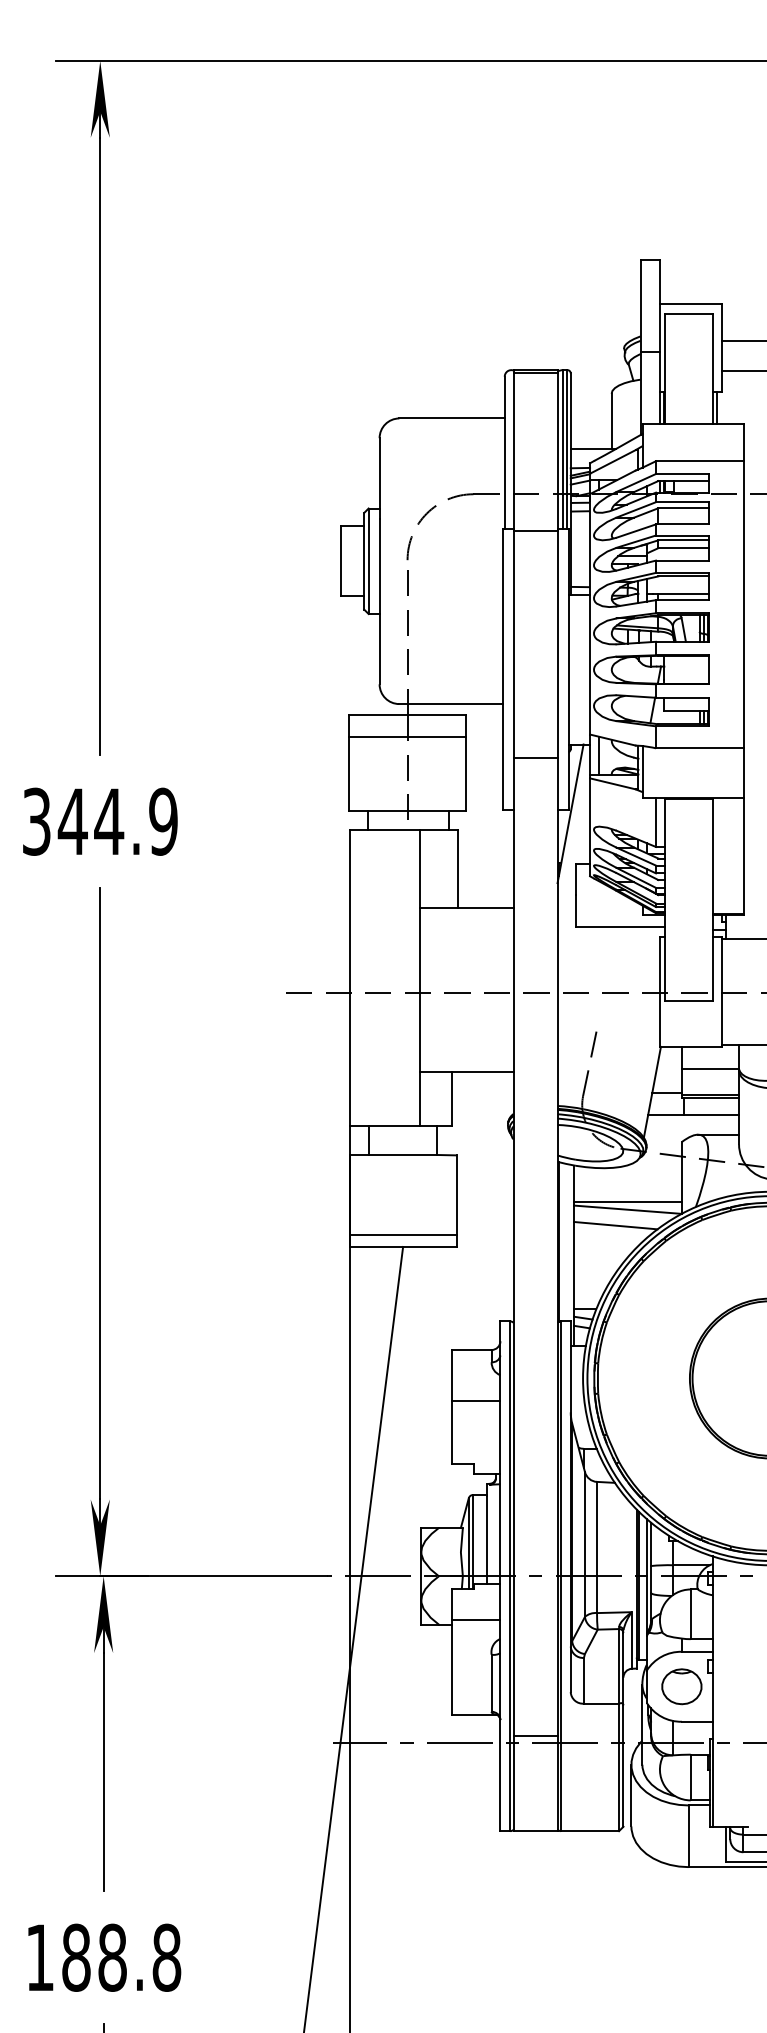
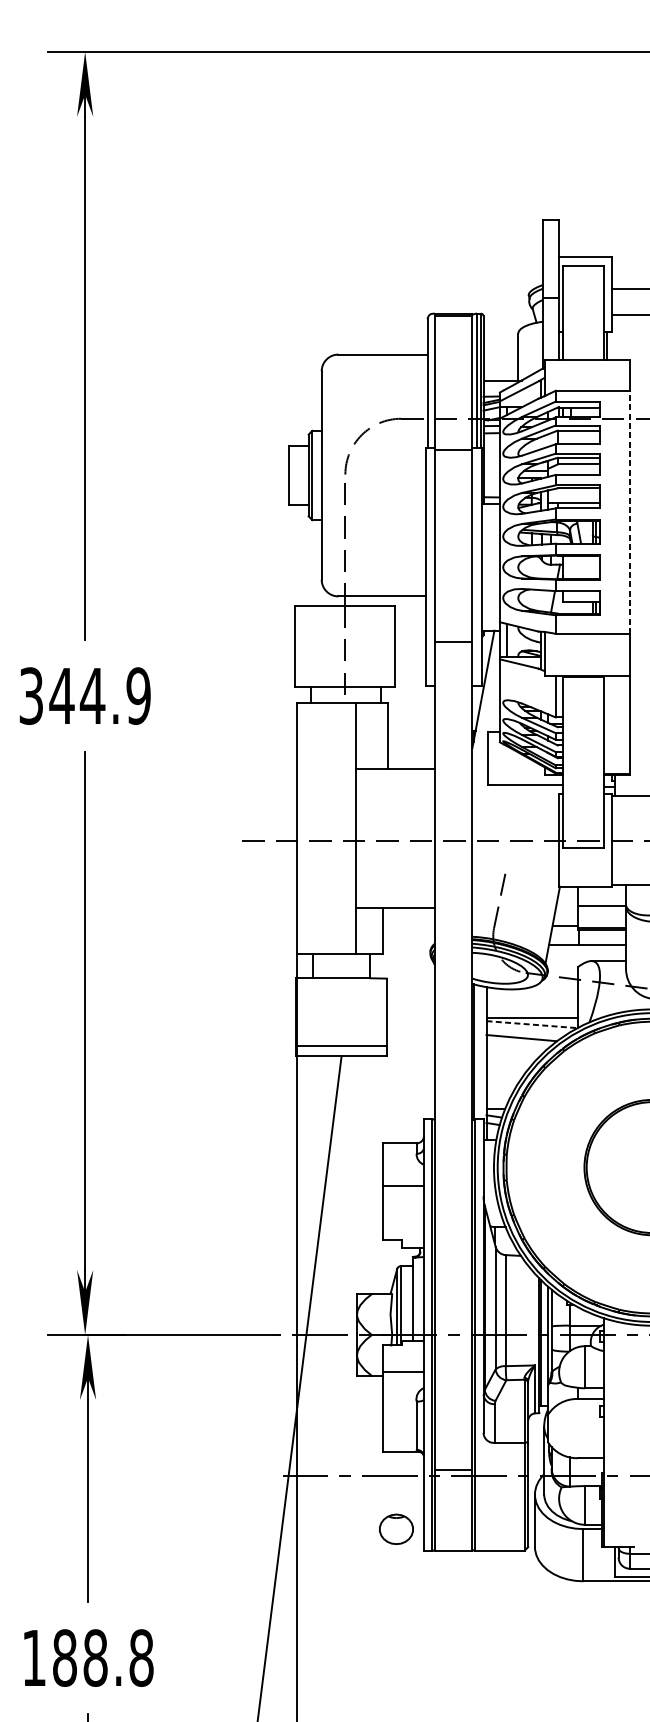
line: (743, 604) -> (629, 512), solid -> dashed
line: (407, 736) -> (345, 623), removed
line: (627, 1209) -> (531, 1024), solid -> dashed
part: (681, 1686) -> (396, 1529), moved

